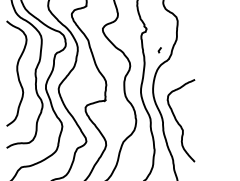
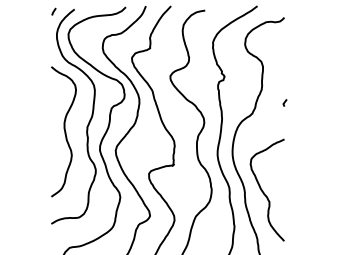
line: (159, 49) -> (284, 102), moved

